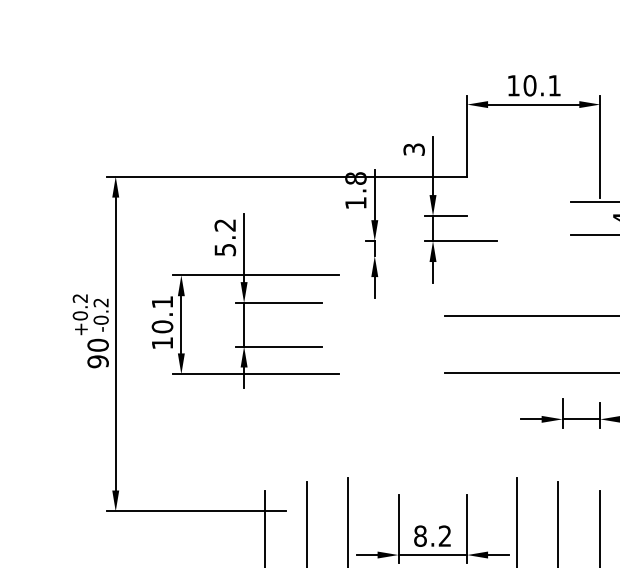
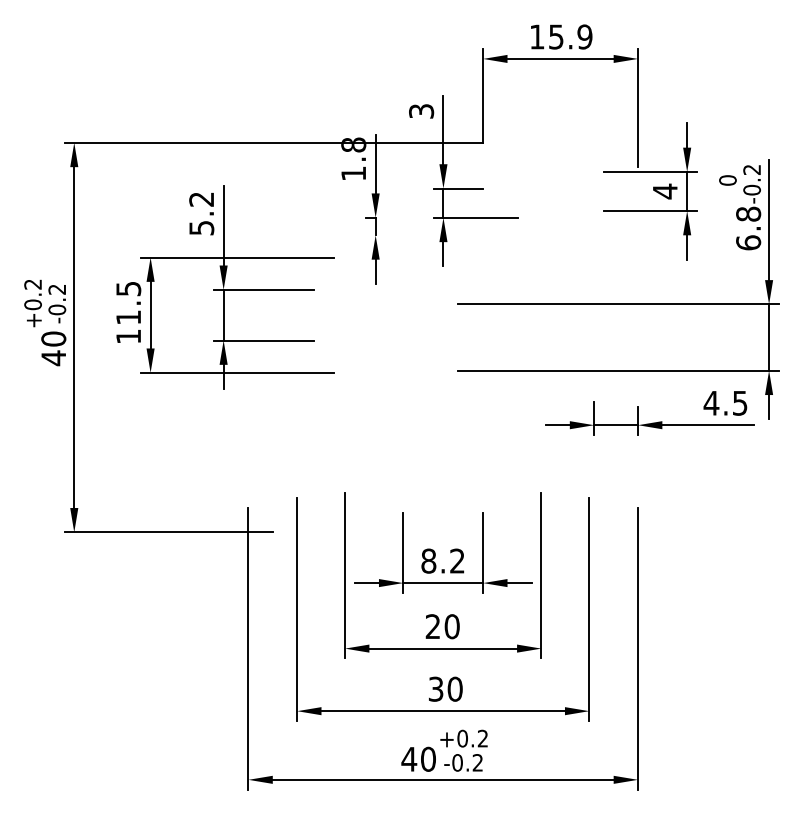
text: (542, 85) -> (570, 36), 10.1 -> 15.9
text: (162, 314) -> (128, 303), 10.1 -> 11.5
text: (97, 362) -> (53, 358), 90 -> 40

